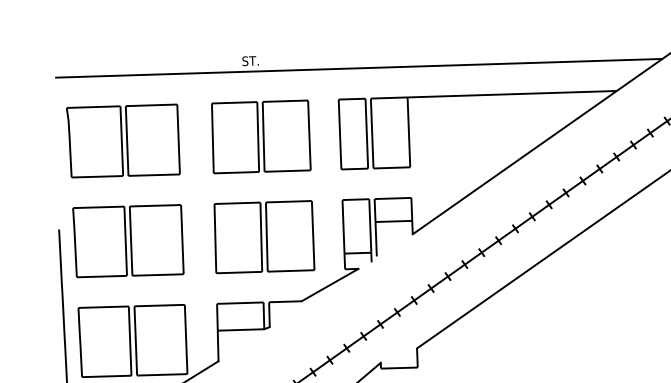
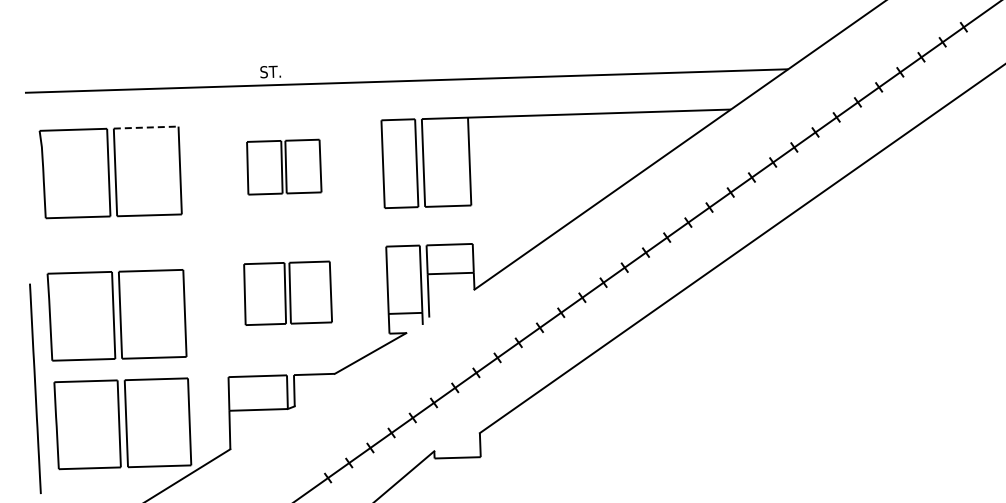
line: (151, 105) -> (146, 127), solid -> dashed
part: (261, 136) -> (284, 166), size x0.6
part: (263, 237) -> (287, 293), size x0.7
part: (127, 241) -> (116, 315), moved

